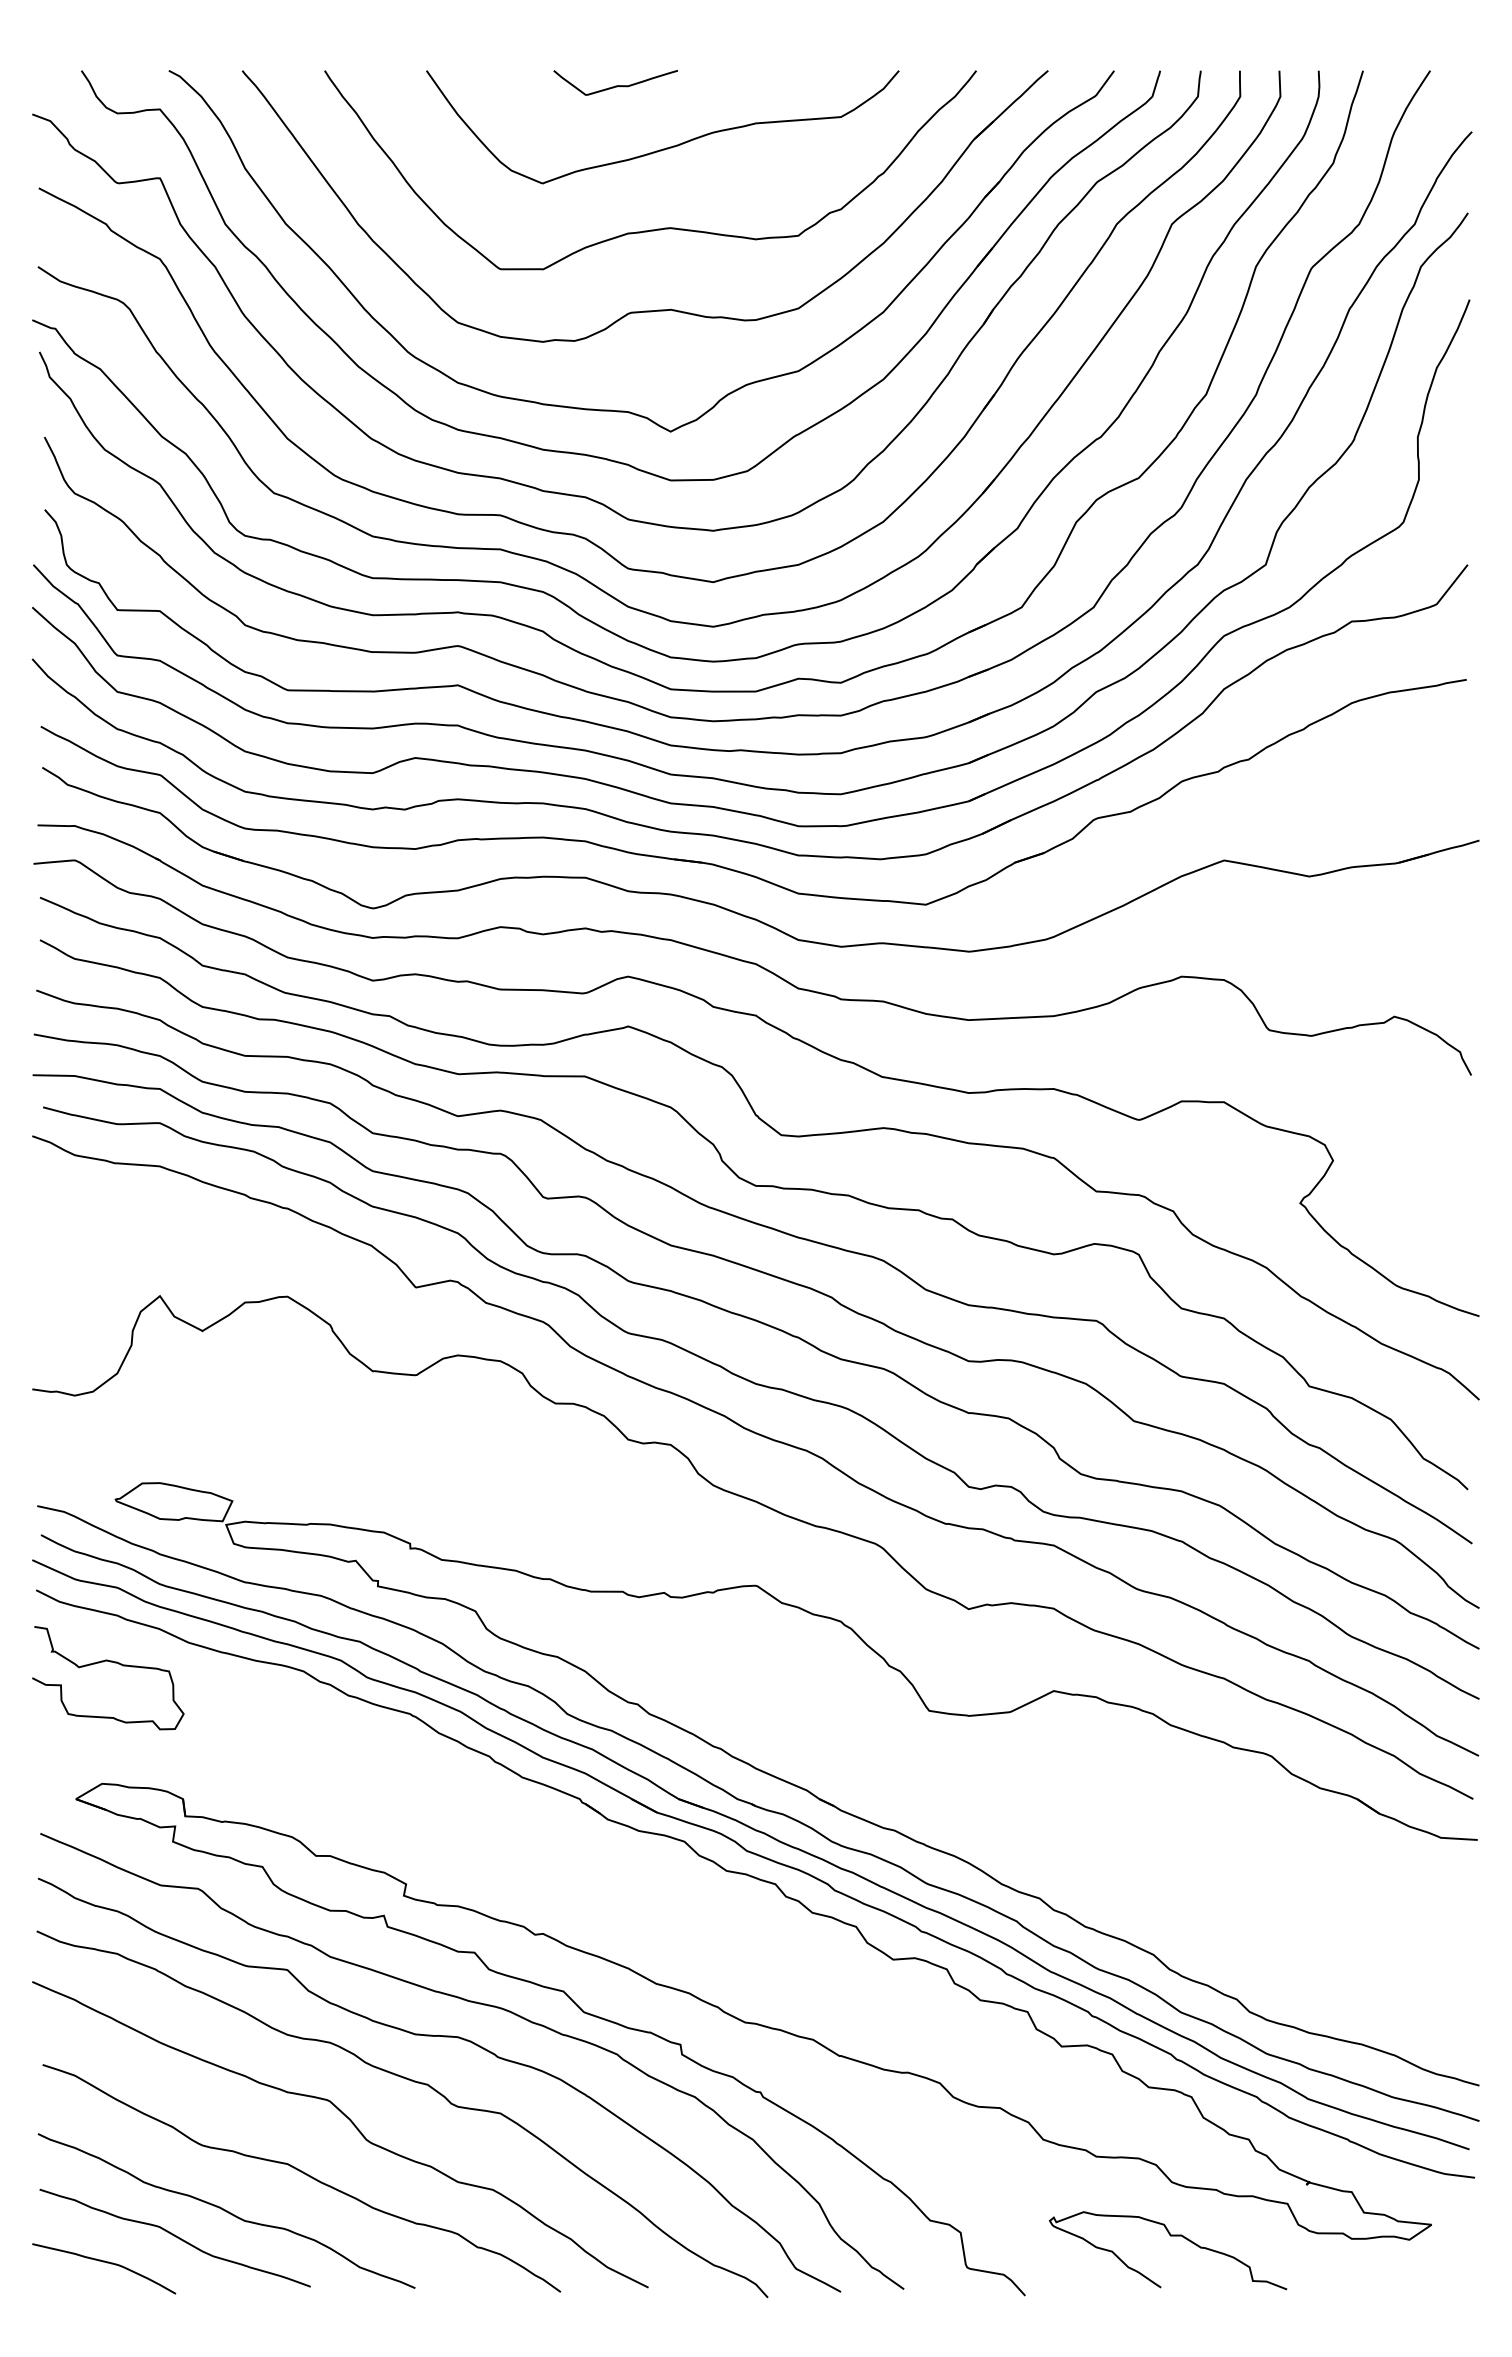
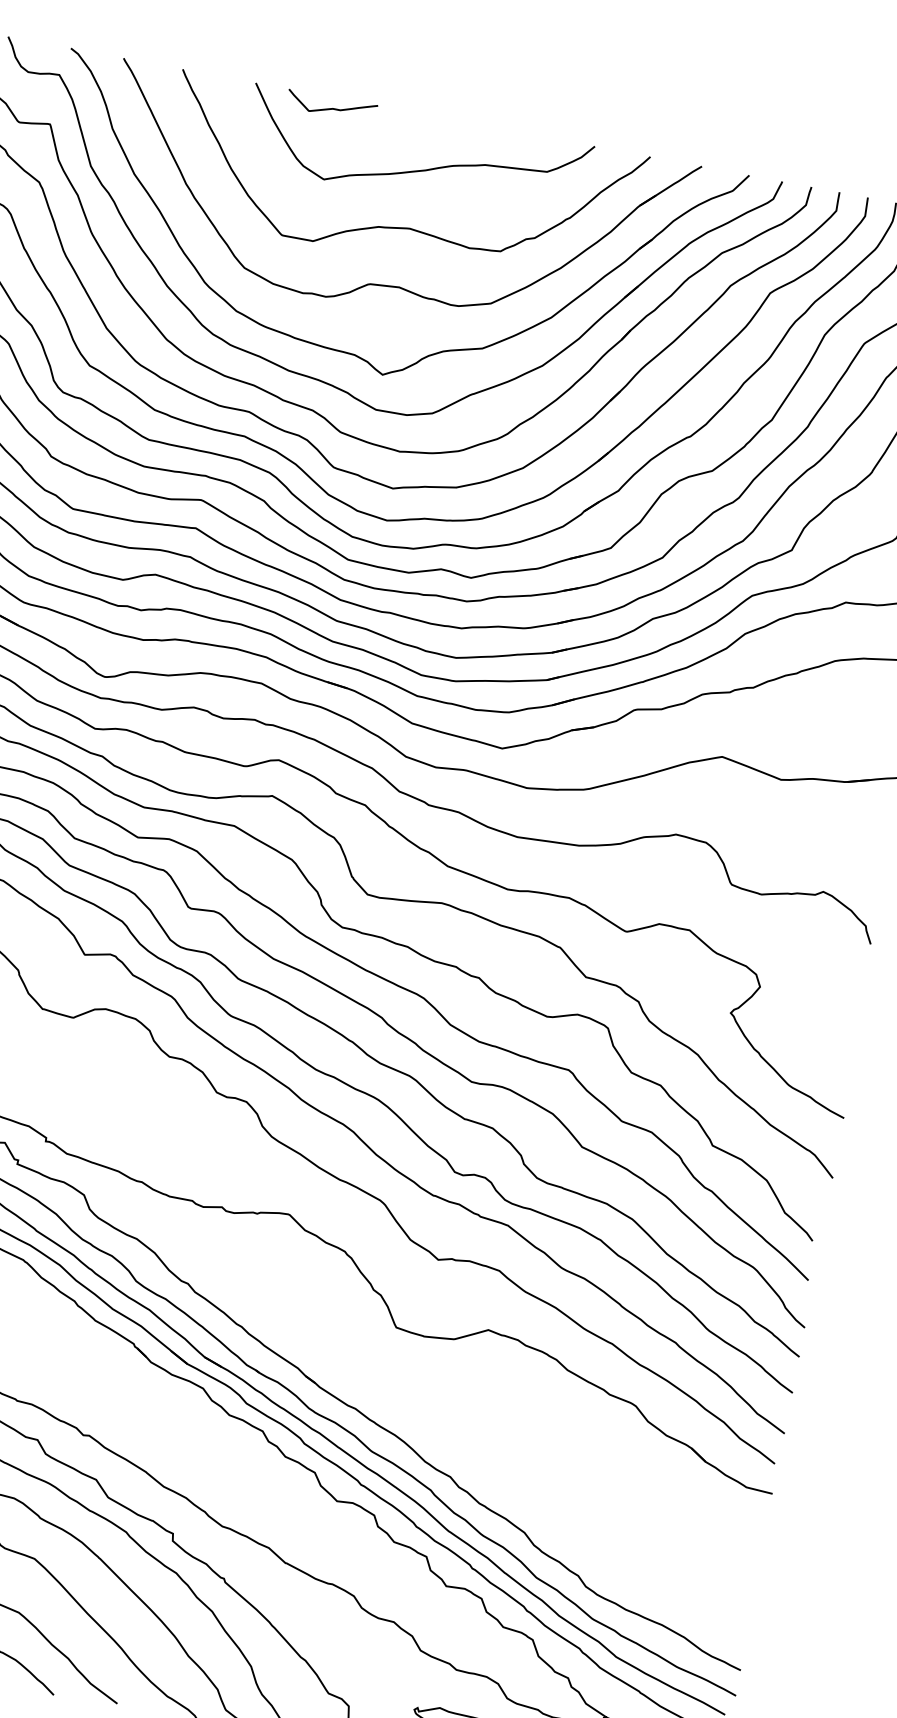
curve: (615, 85) -> (331, 108), moved

